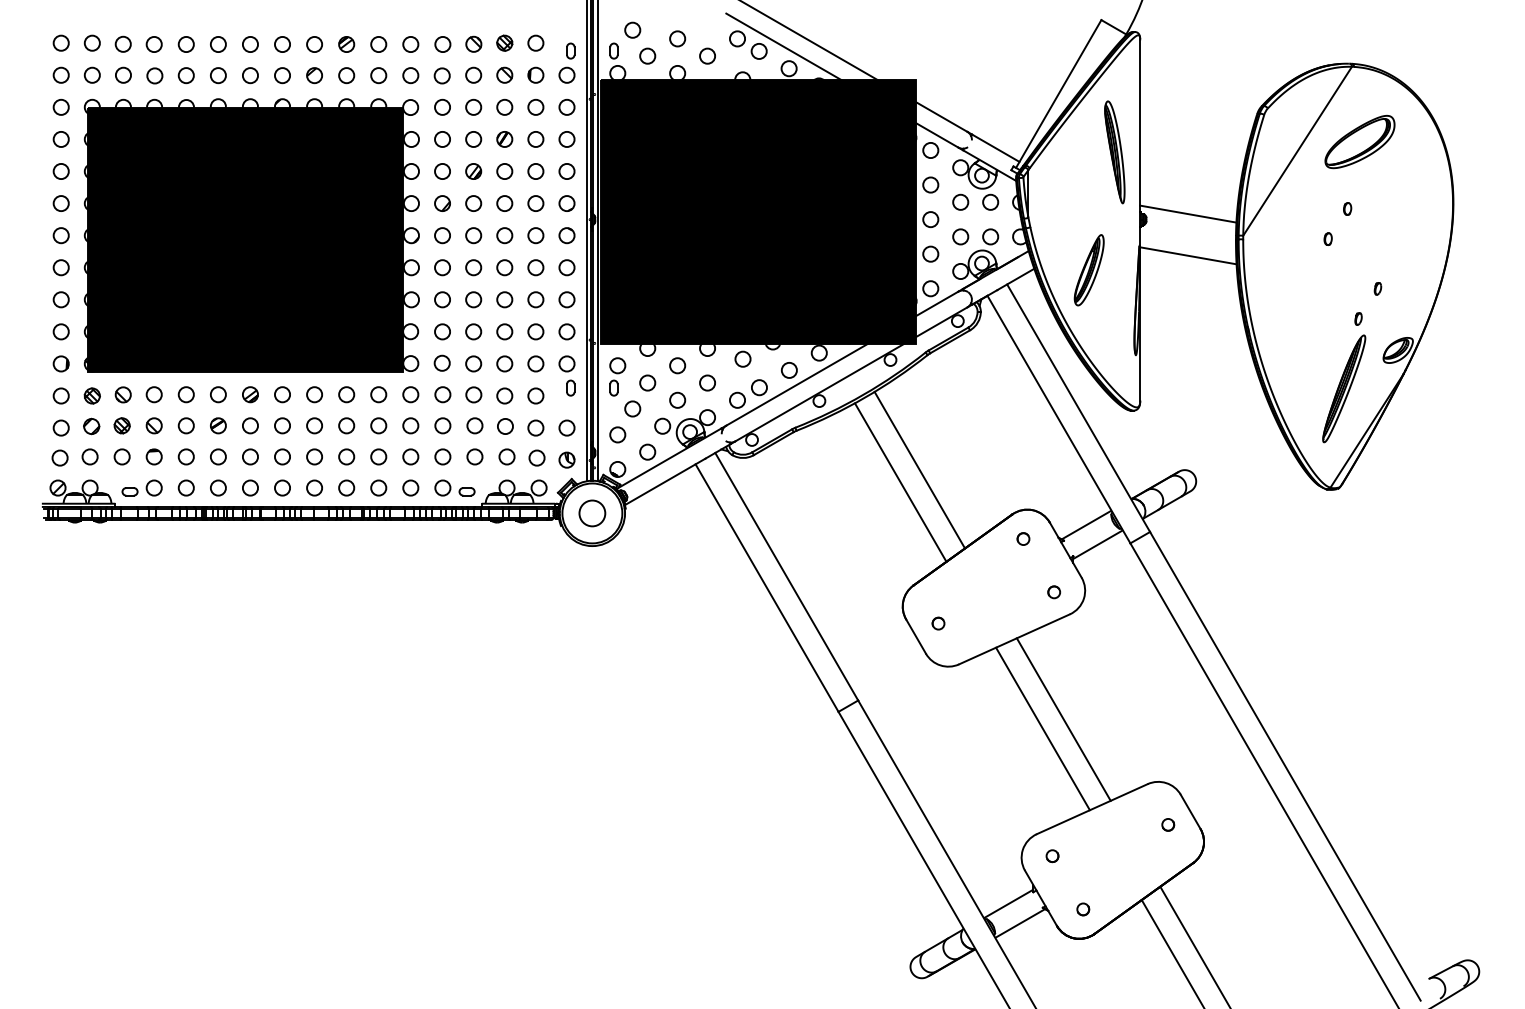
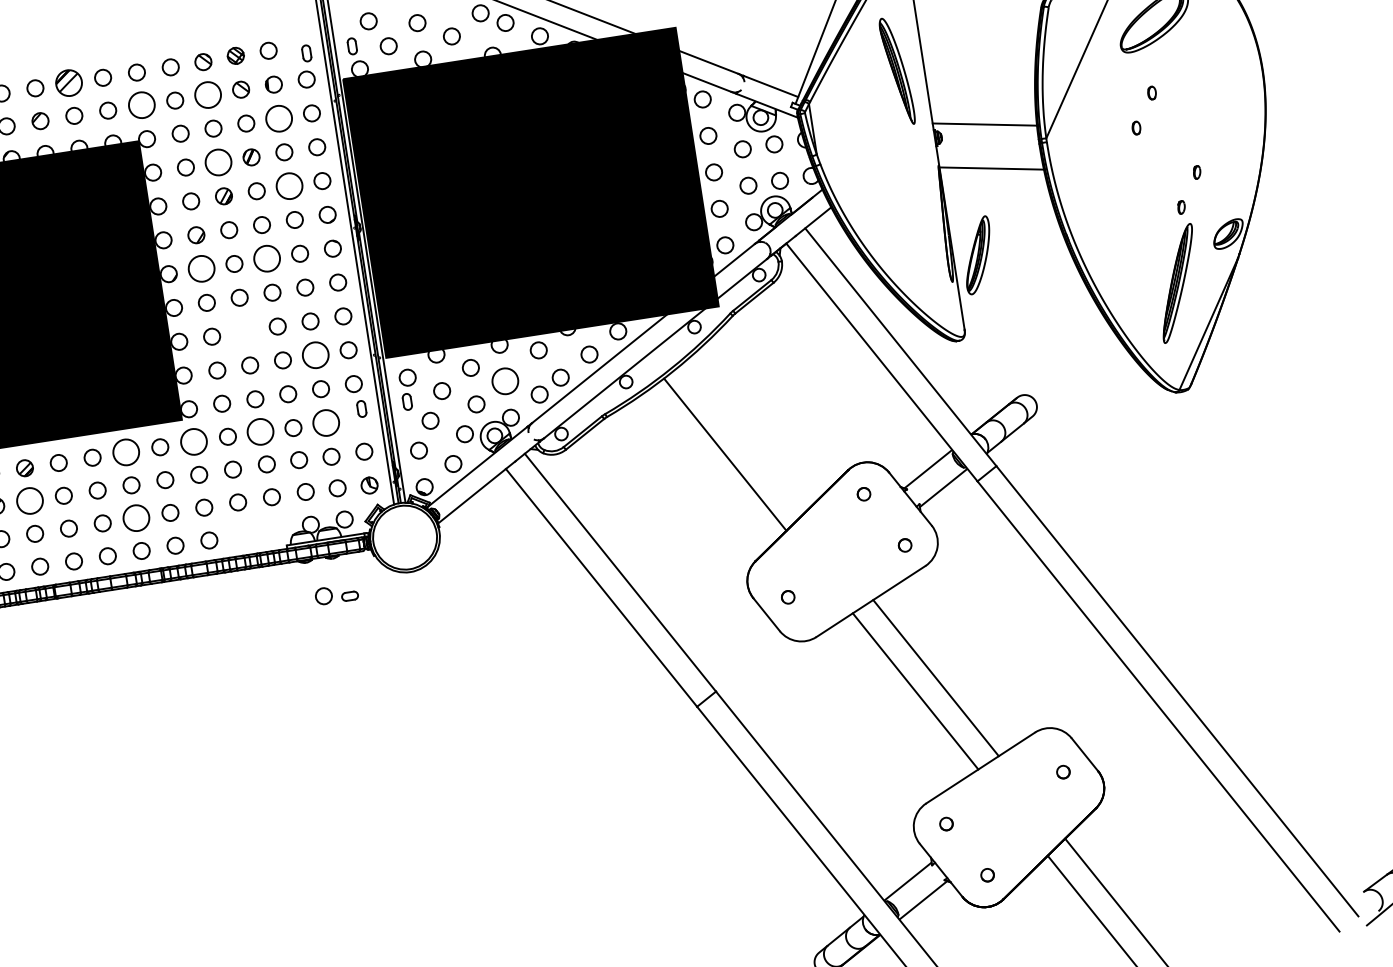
part: (346, 44) -> (69, 83), size x1.6
circle: (473, 74) -> (207, 94), size x1.6
circle: (410, 75) -> (141, 105), size x1.6
circle: (535, 106) -> (278, 117), size x1.6
circle: (473, 139) -> (218, 162), size x1.6
circle: (535, 171) -> (289, 186), size x1.6
circle: (442, 235) -> (201, 268), size x1.6
circle: (504, 235) -> (266, 258), size x1.6
part: (1088, 270) -> (977, 255), moved
circle: (473, 299) -> (244, 331), removed
circle: (535, 331) -> (315, 355), size x1.6
circle: (707, 382) -> (505, 380), size x1.6
circle: (346, 394) -> (126, 452), size x1.6
circle: (410, 394) -> (193, 441), size x1.6
circle: (473, 394) -> (260, 431), size x1.6
circle: (535, 395) -> (325, 422), size x1.6
circle: (250, 425) -> (30, 500), size x1.6
circle: (346, 456) -> (136, 517), size x1.6
line: (919, 469) -> (742, 437), removed
part: (454, 487) -> (336, 593), moved
circle: (592, 513) -> (405, 537), removed

